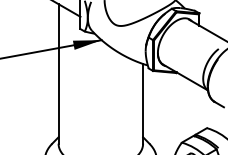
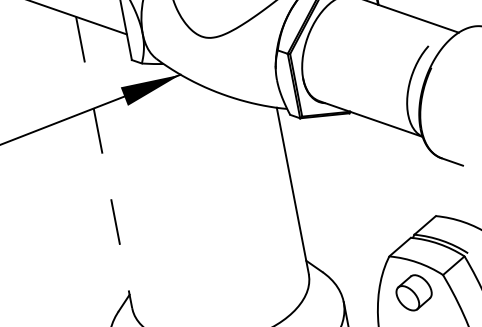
line: (58, 73) -> (103, 161), solid -> dashed

